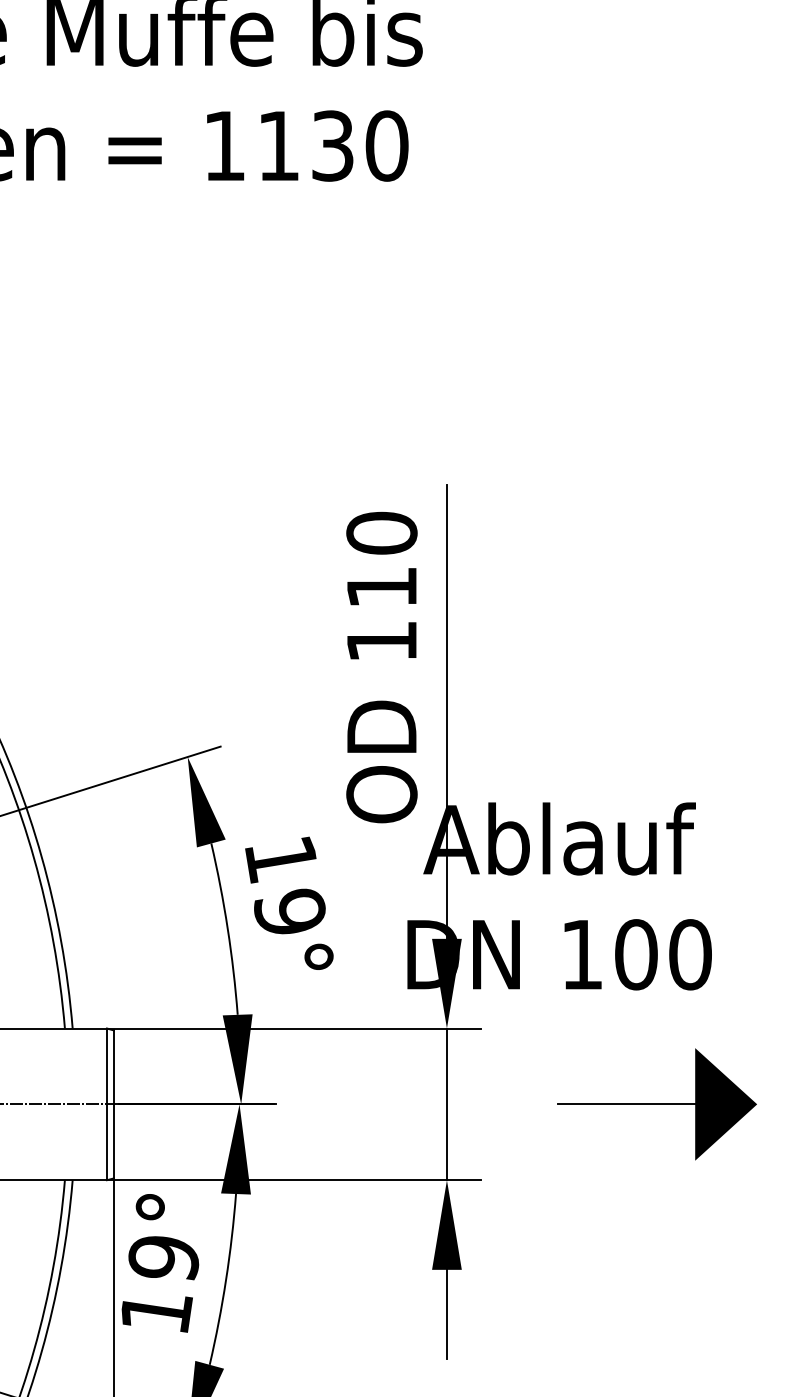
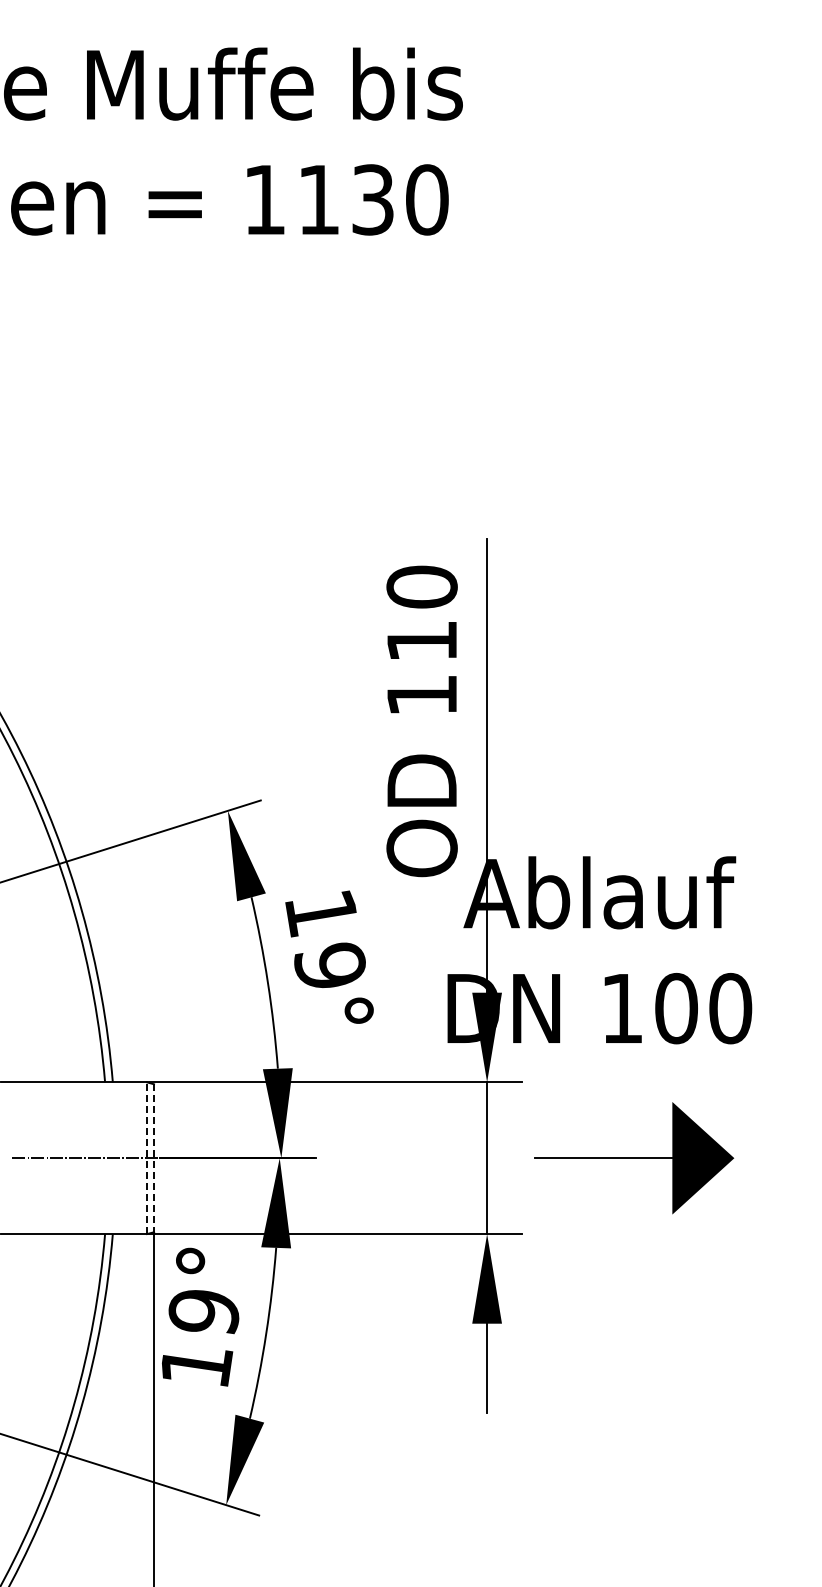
line: (107, 1104) -> (147, 1158), solid -> dashed
line: (114, 1104) -> (154, 1158), solid -> dashed
part: (657, 1104) -> (634, 1158), moved

